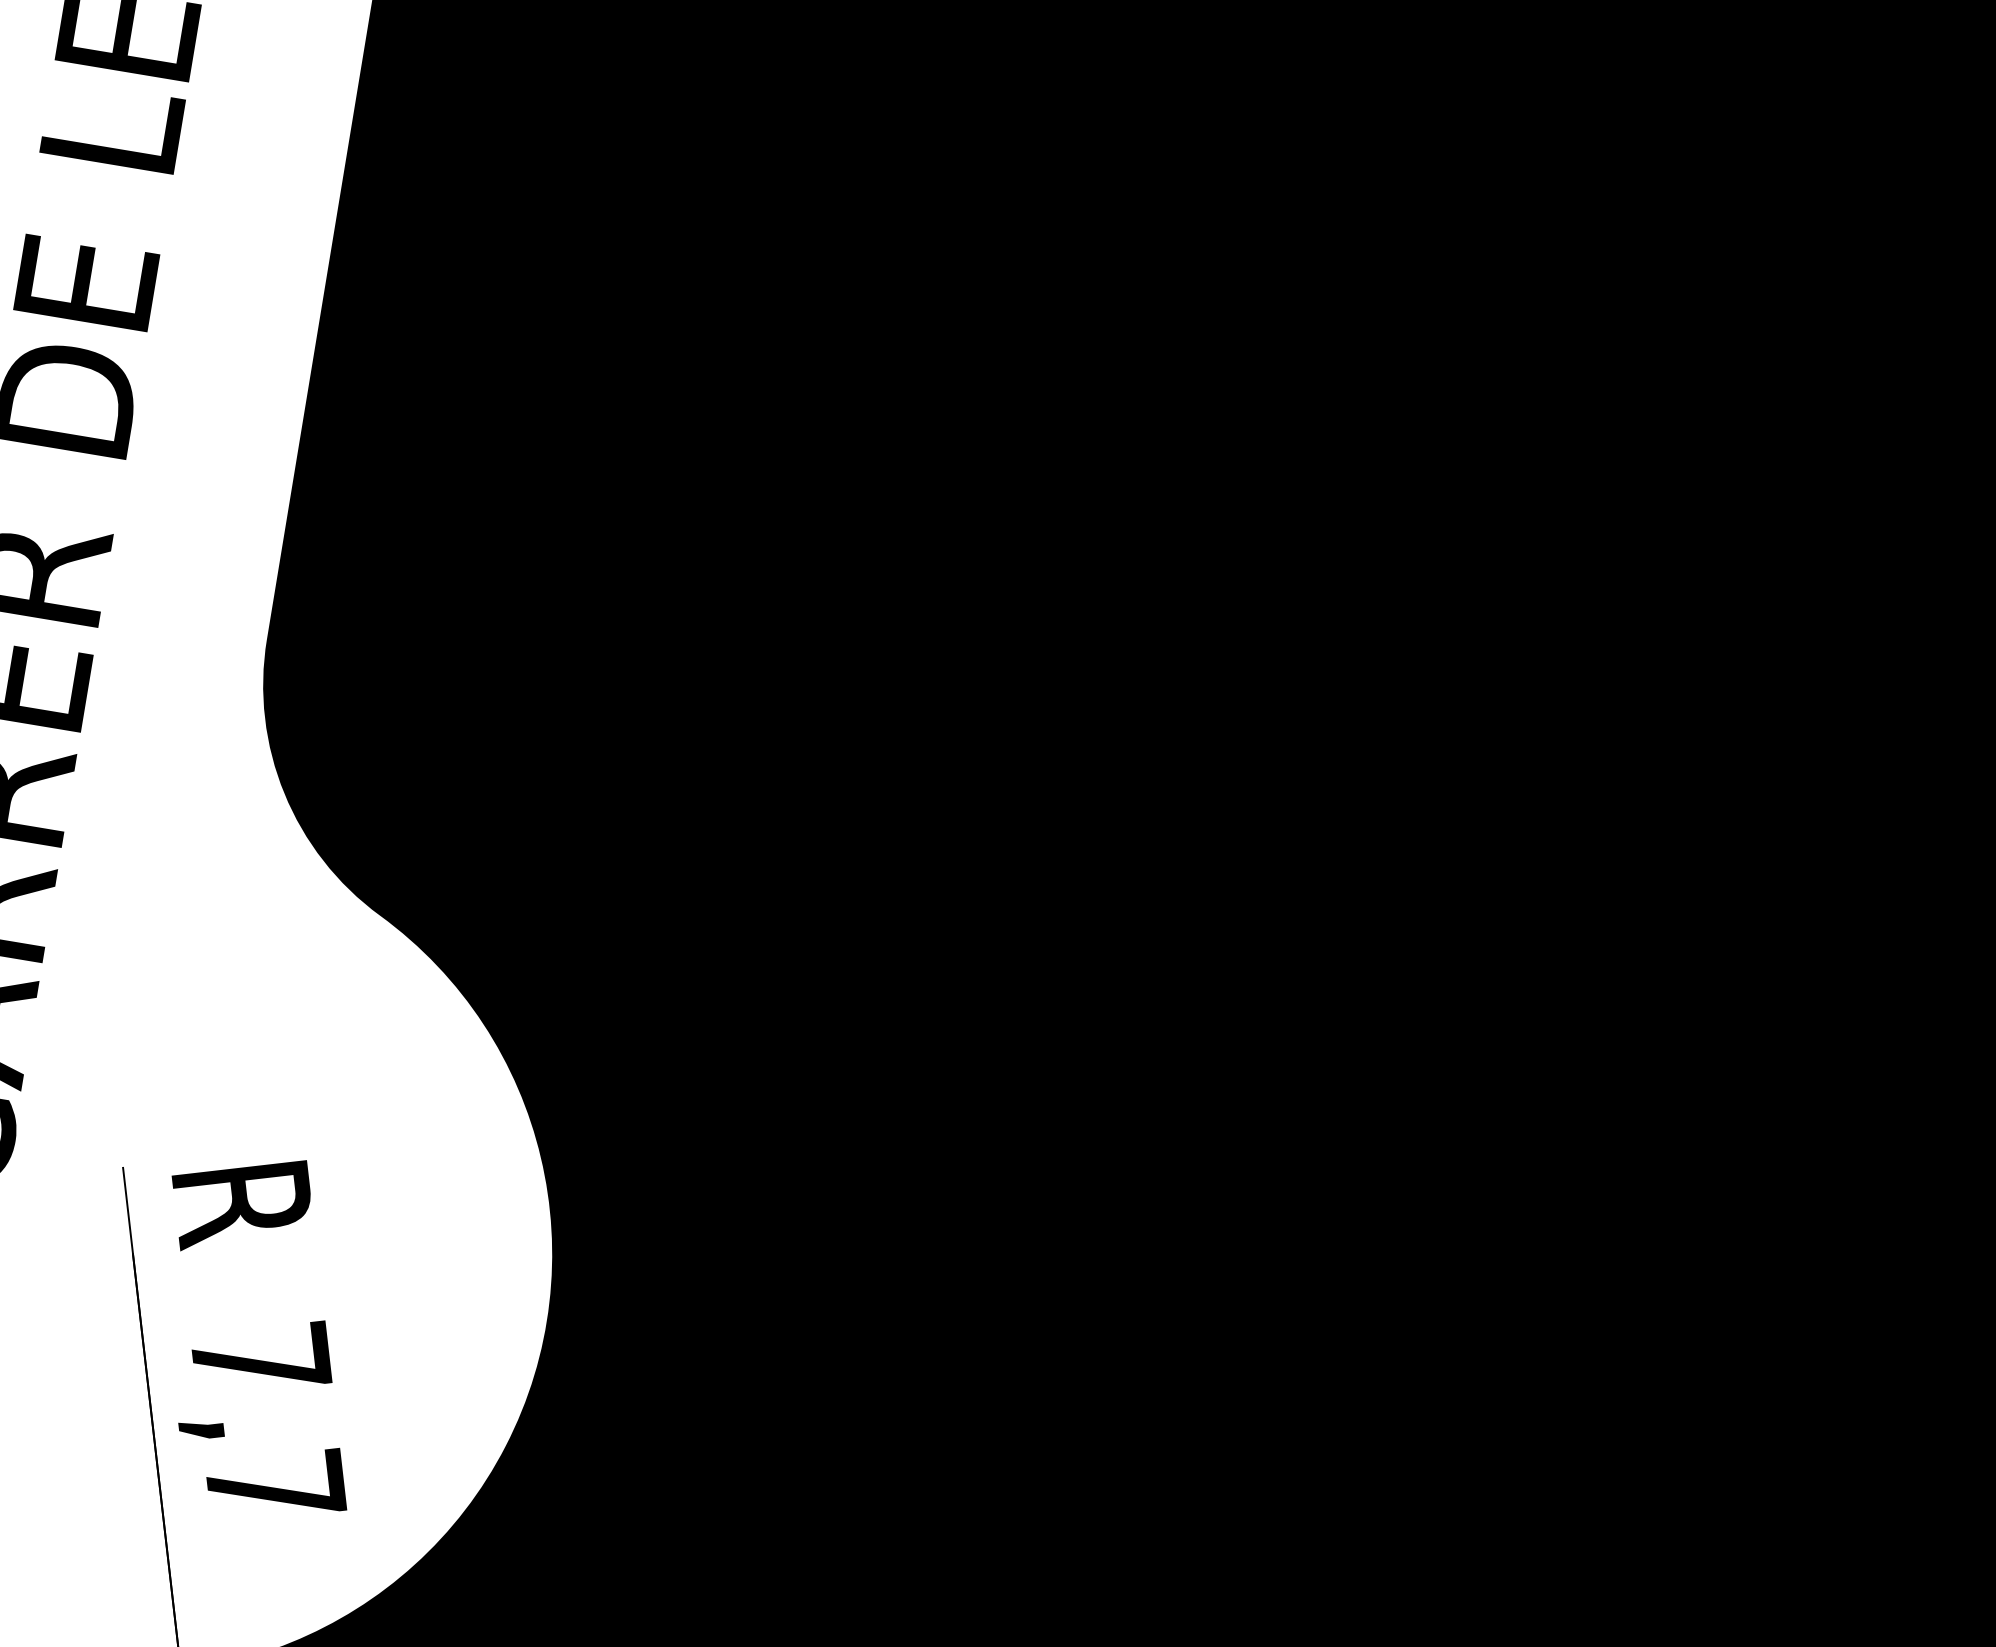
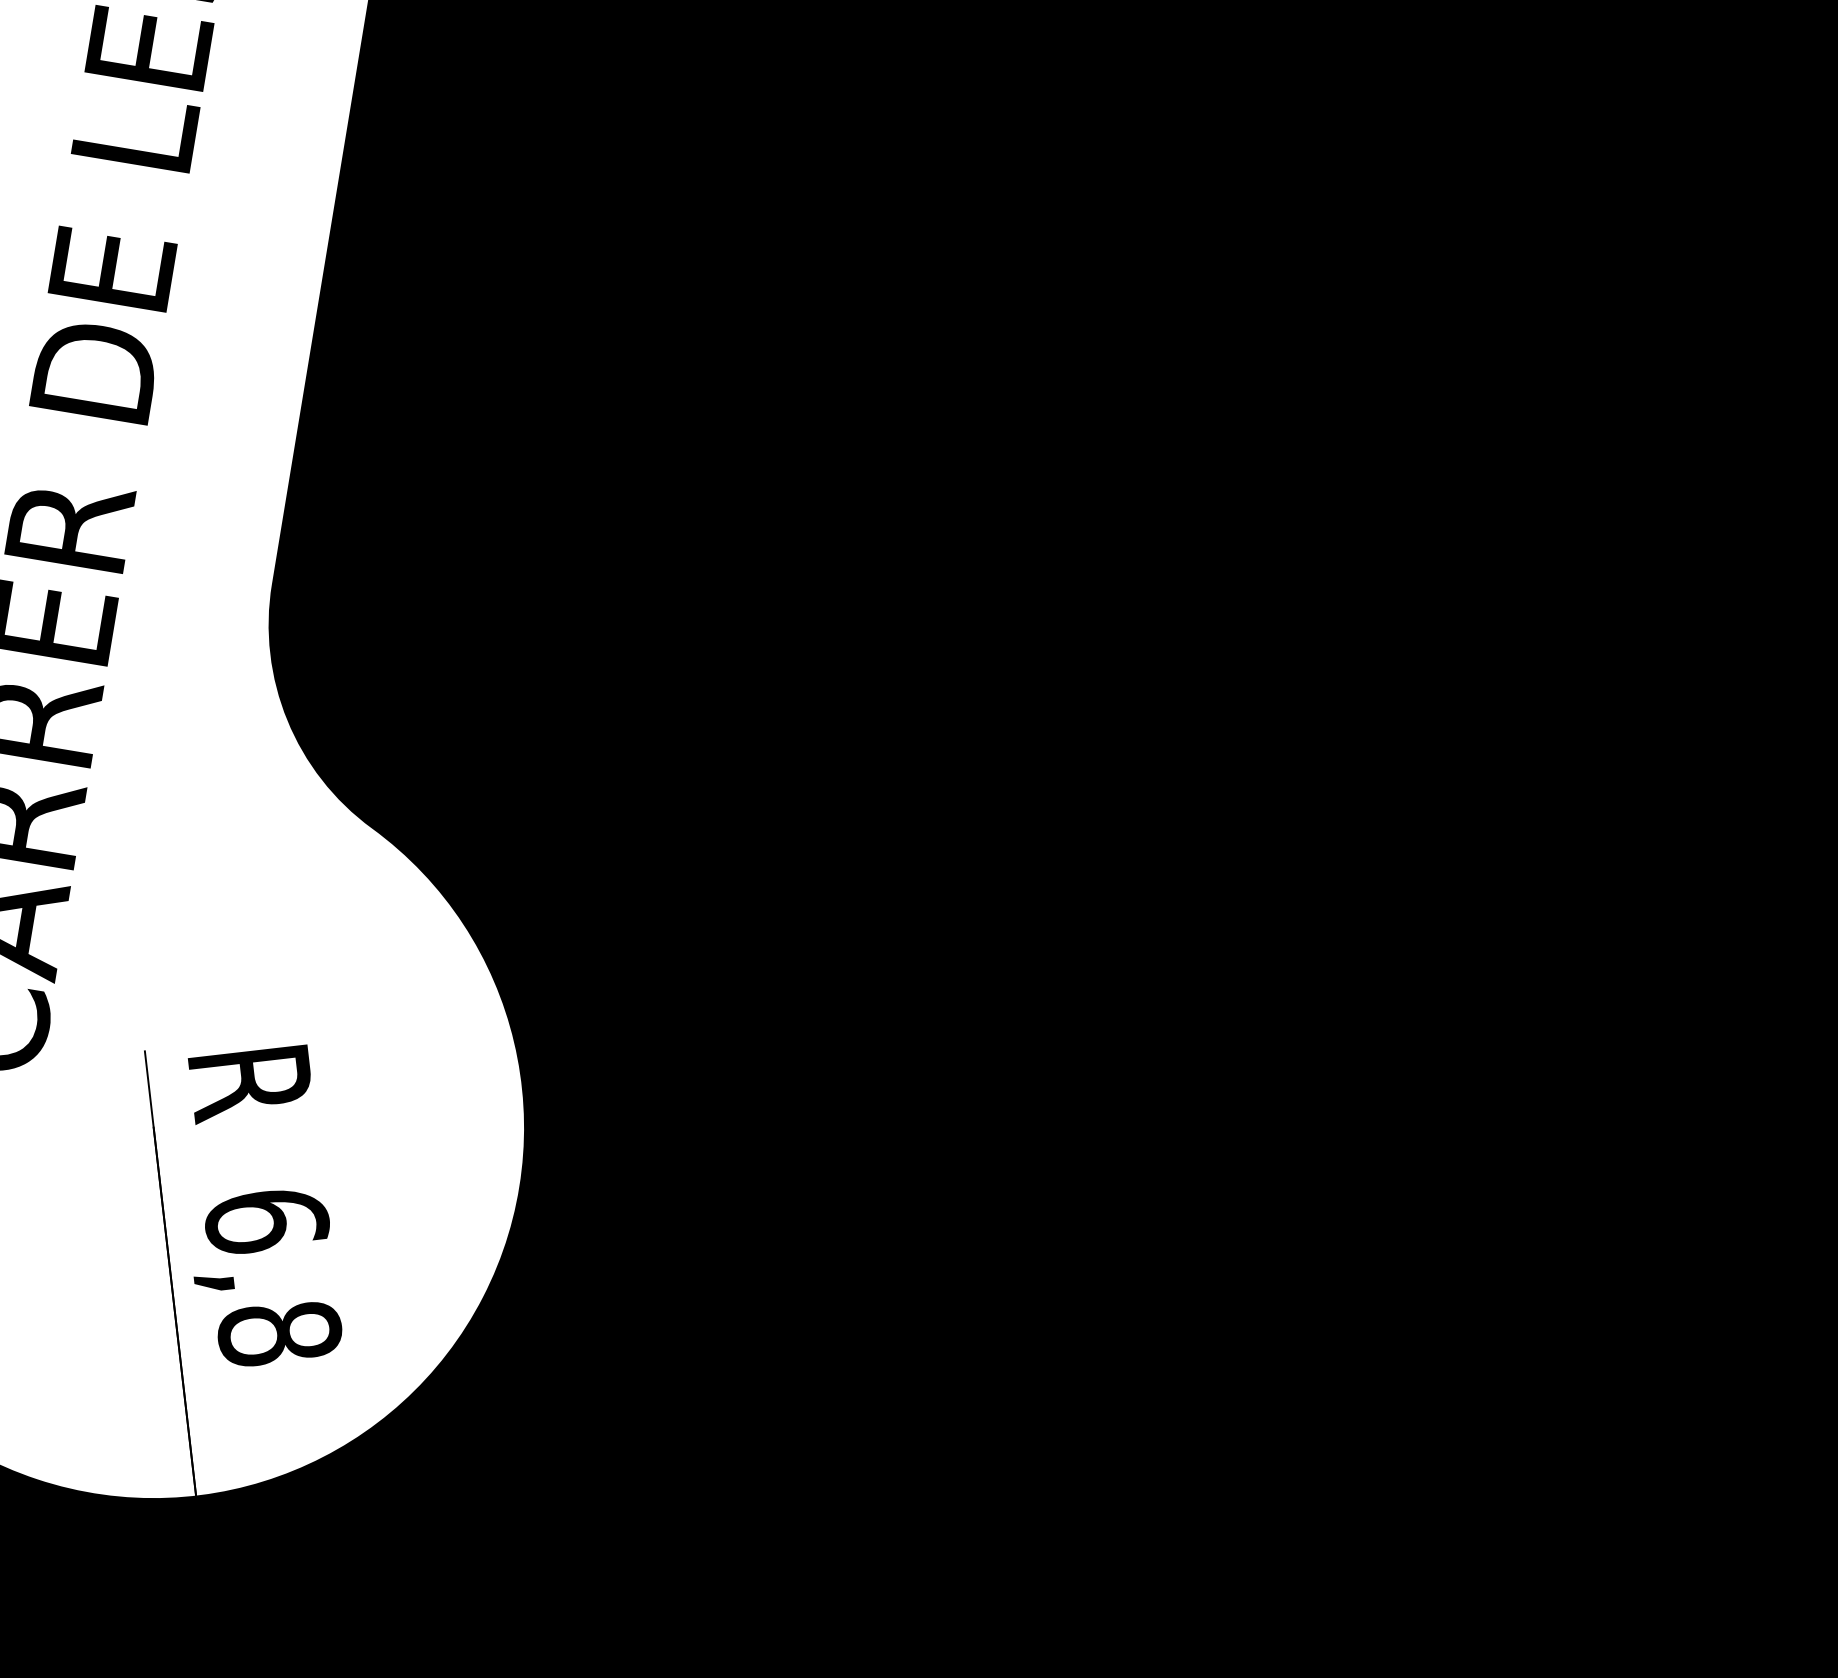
text: (268, 1422) -> (273, 1276), 7,7 -> 6,8

